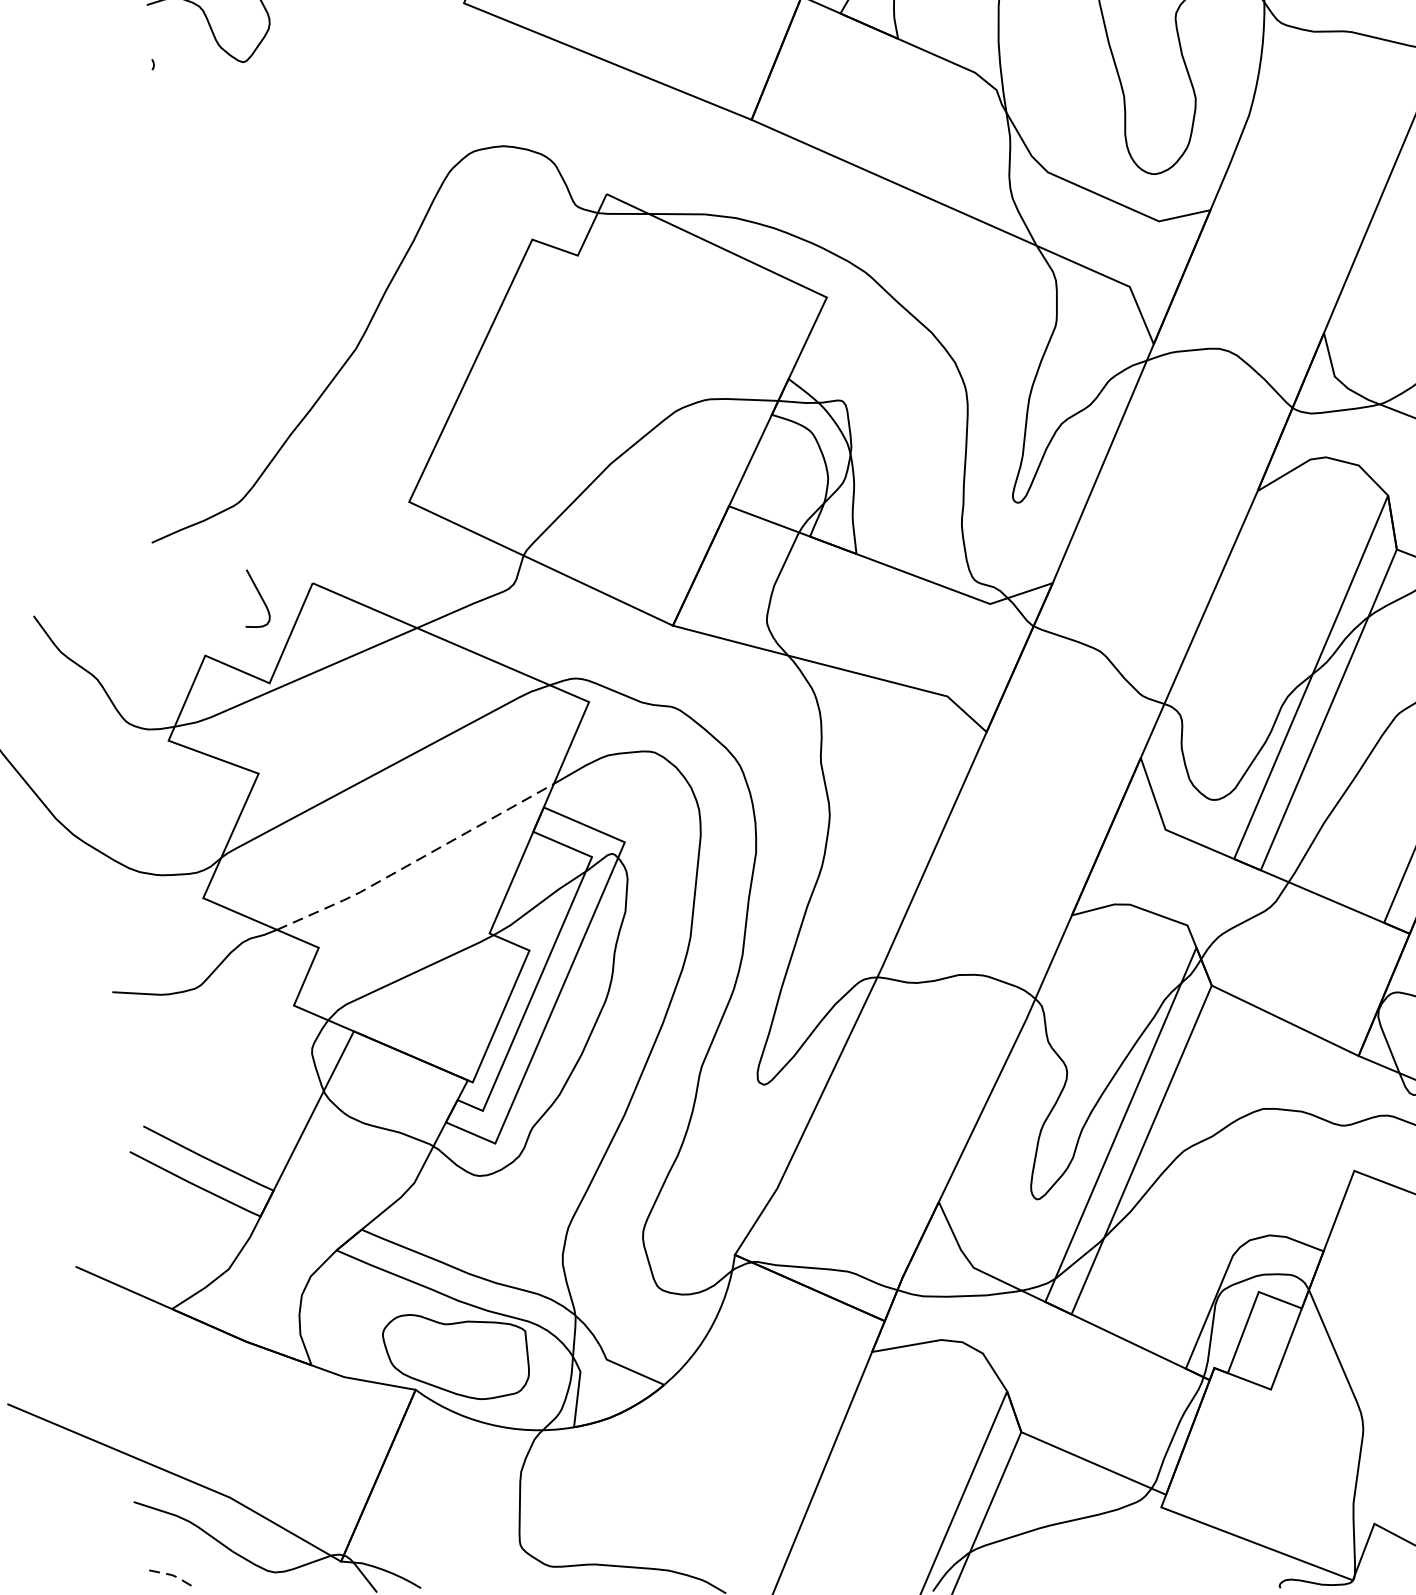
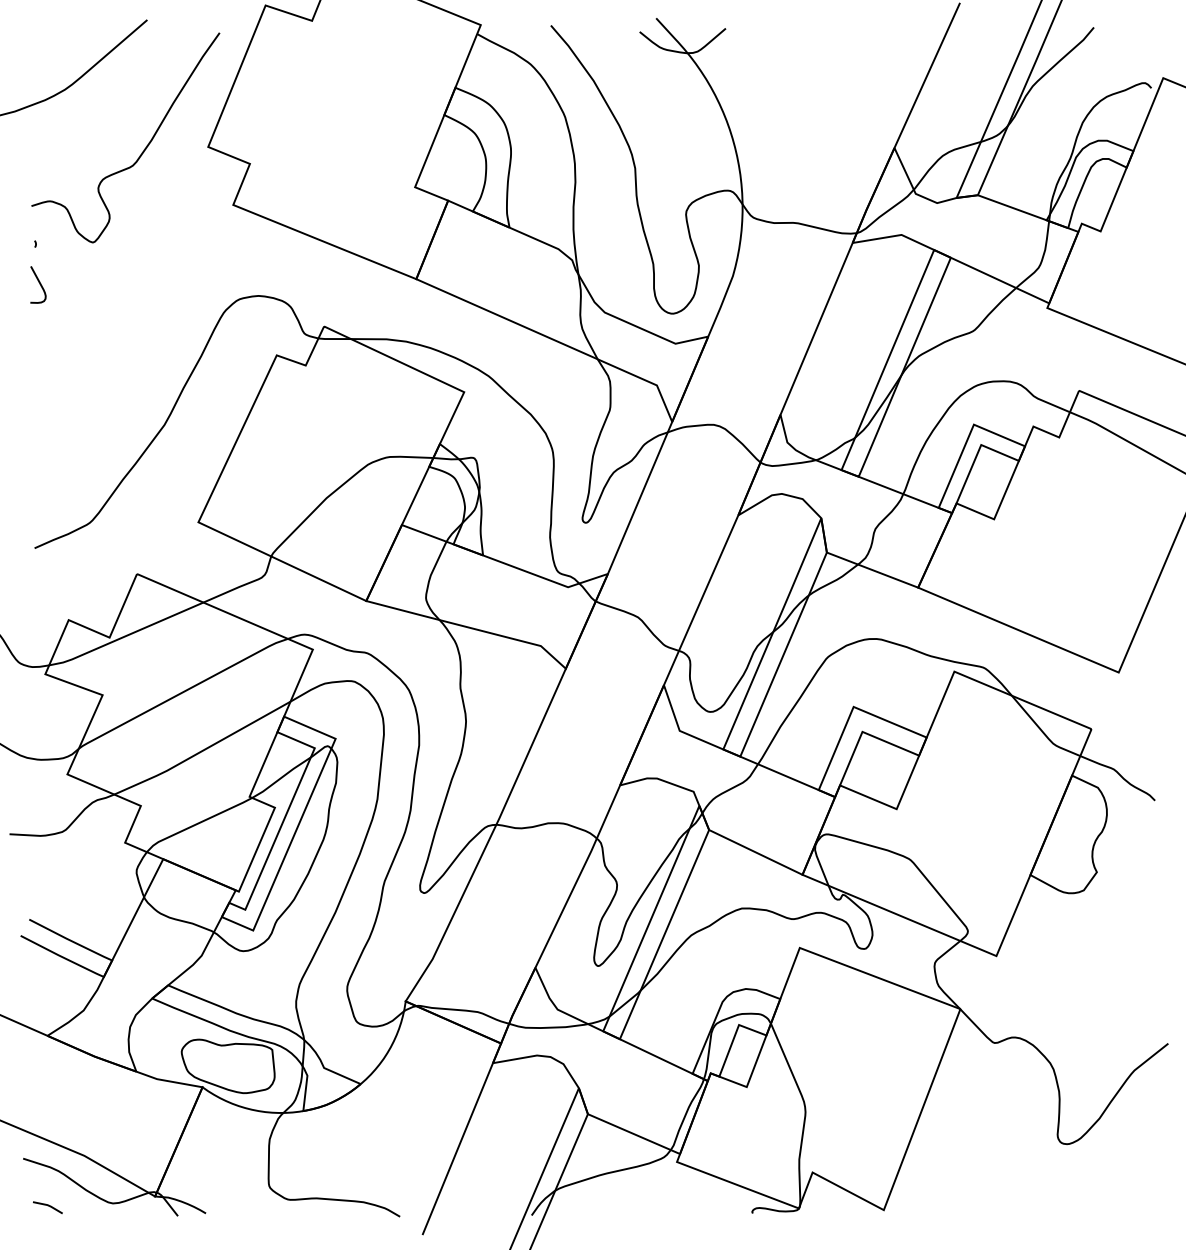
curve: (259, 598) -> (39, 284), moved
line: (415, 860) -> (202, 750), dashed -> solid
line: (175, 1575) -> (49, 1205), dashed -> solid

